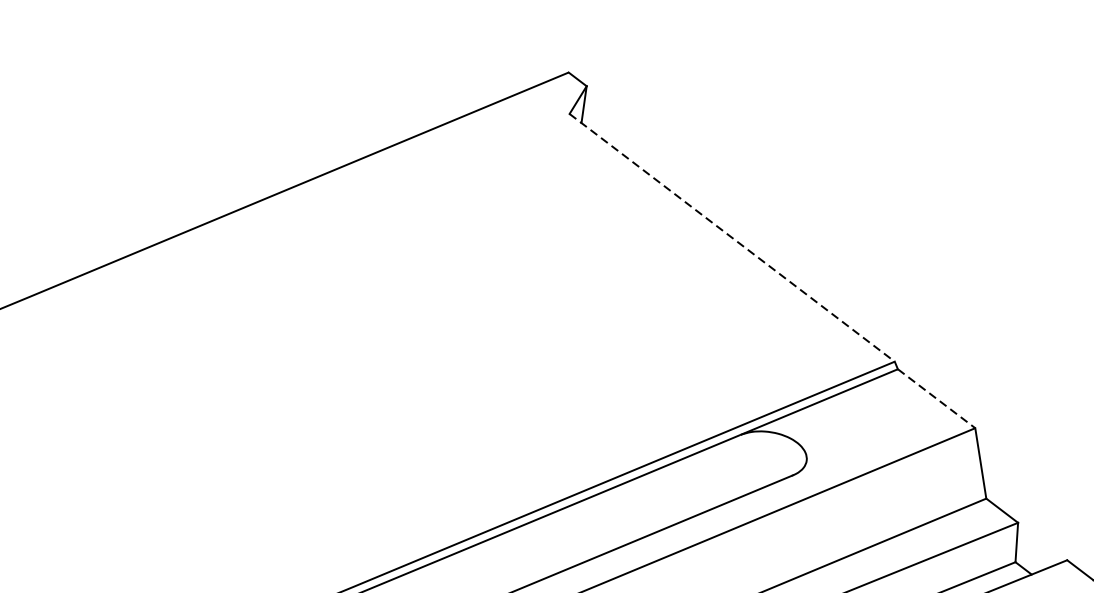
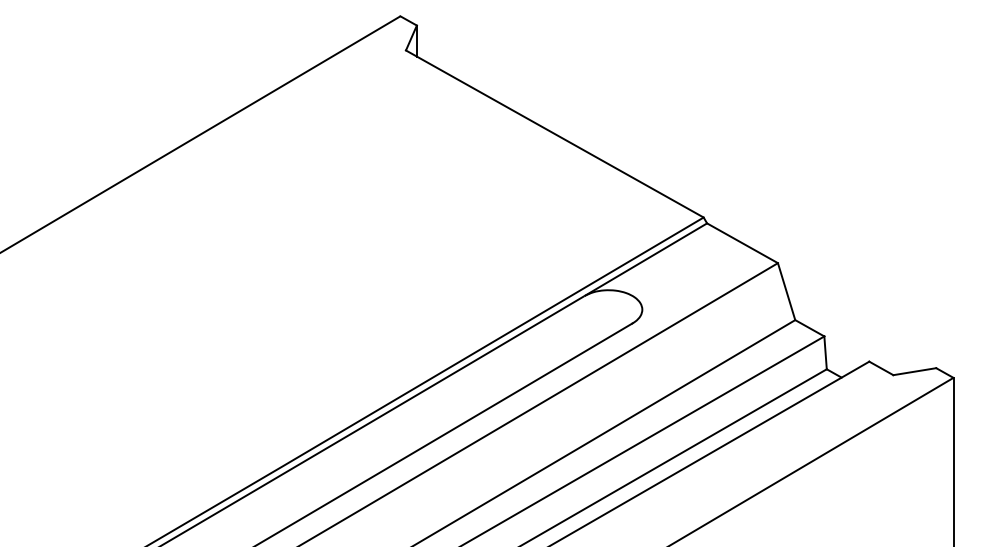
line: (731, 238) -> (554, 134), dashed -> solid
line: (936, 398) -> (742, 243), dashed -> solid

